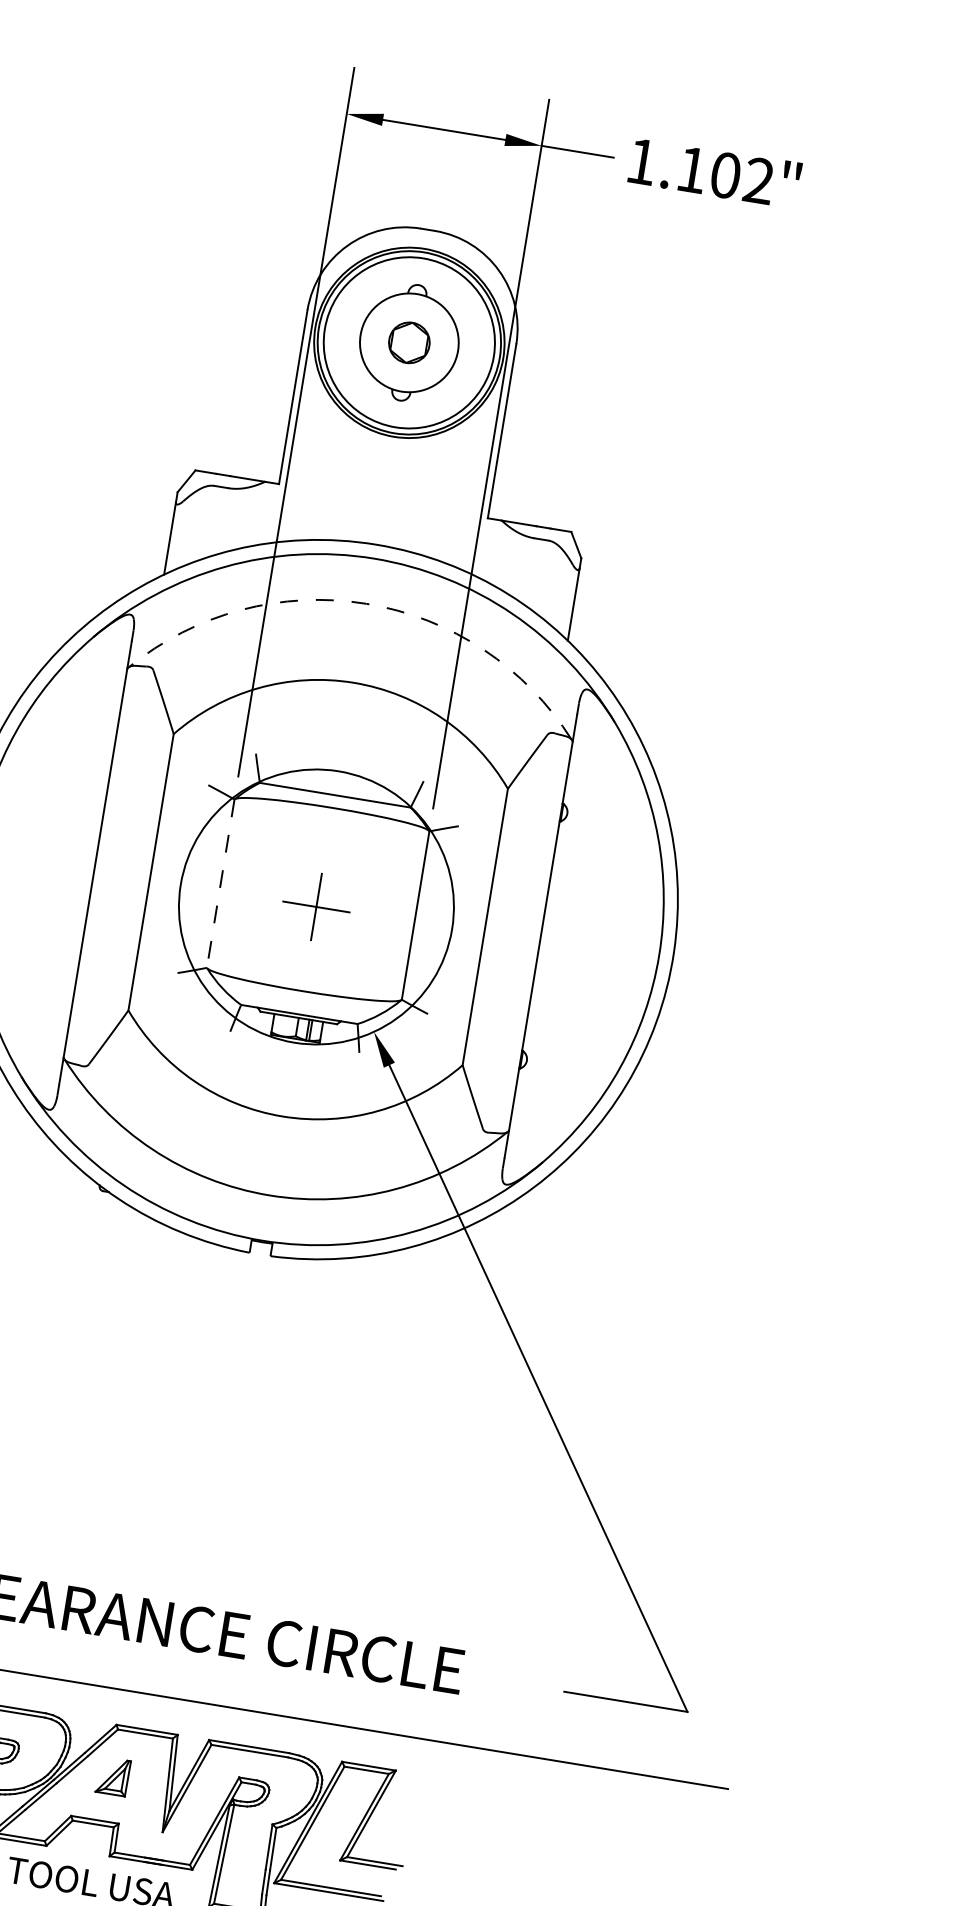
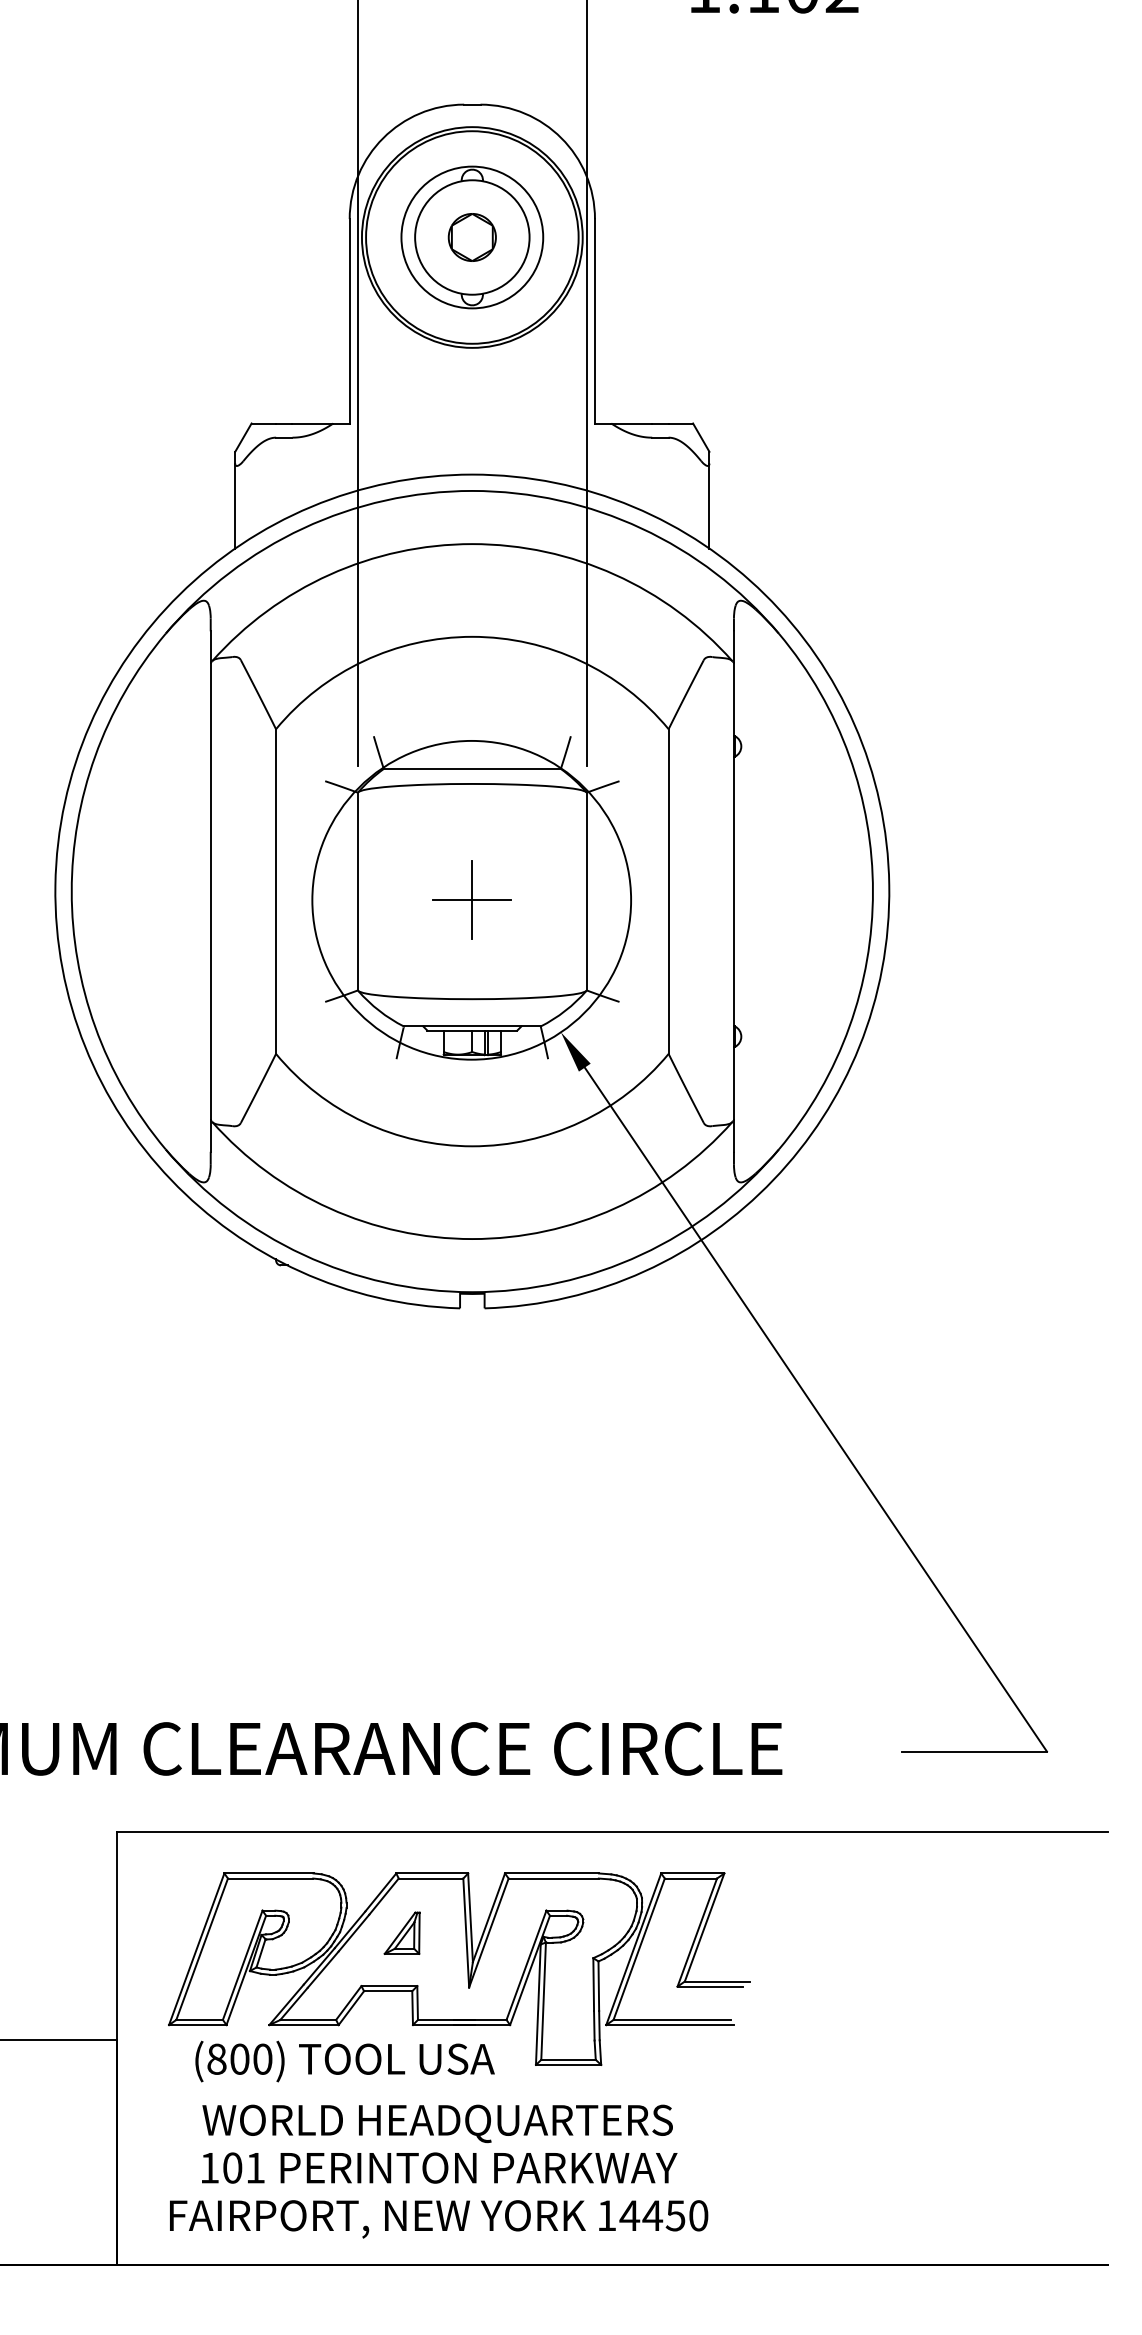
circle: (409, 342) -> (472, 237), size x0.71
arc: (366, 604) -> (472, 544), dashed -> solid
line: (220, 883) -> (357, 891), dashed -> solid

